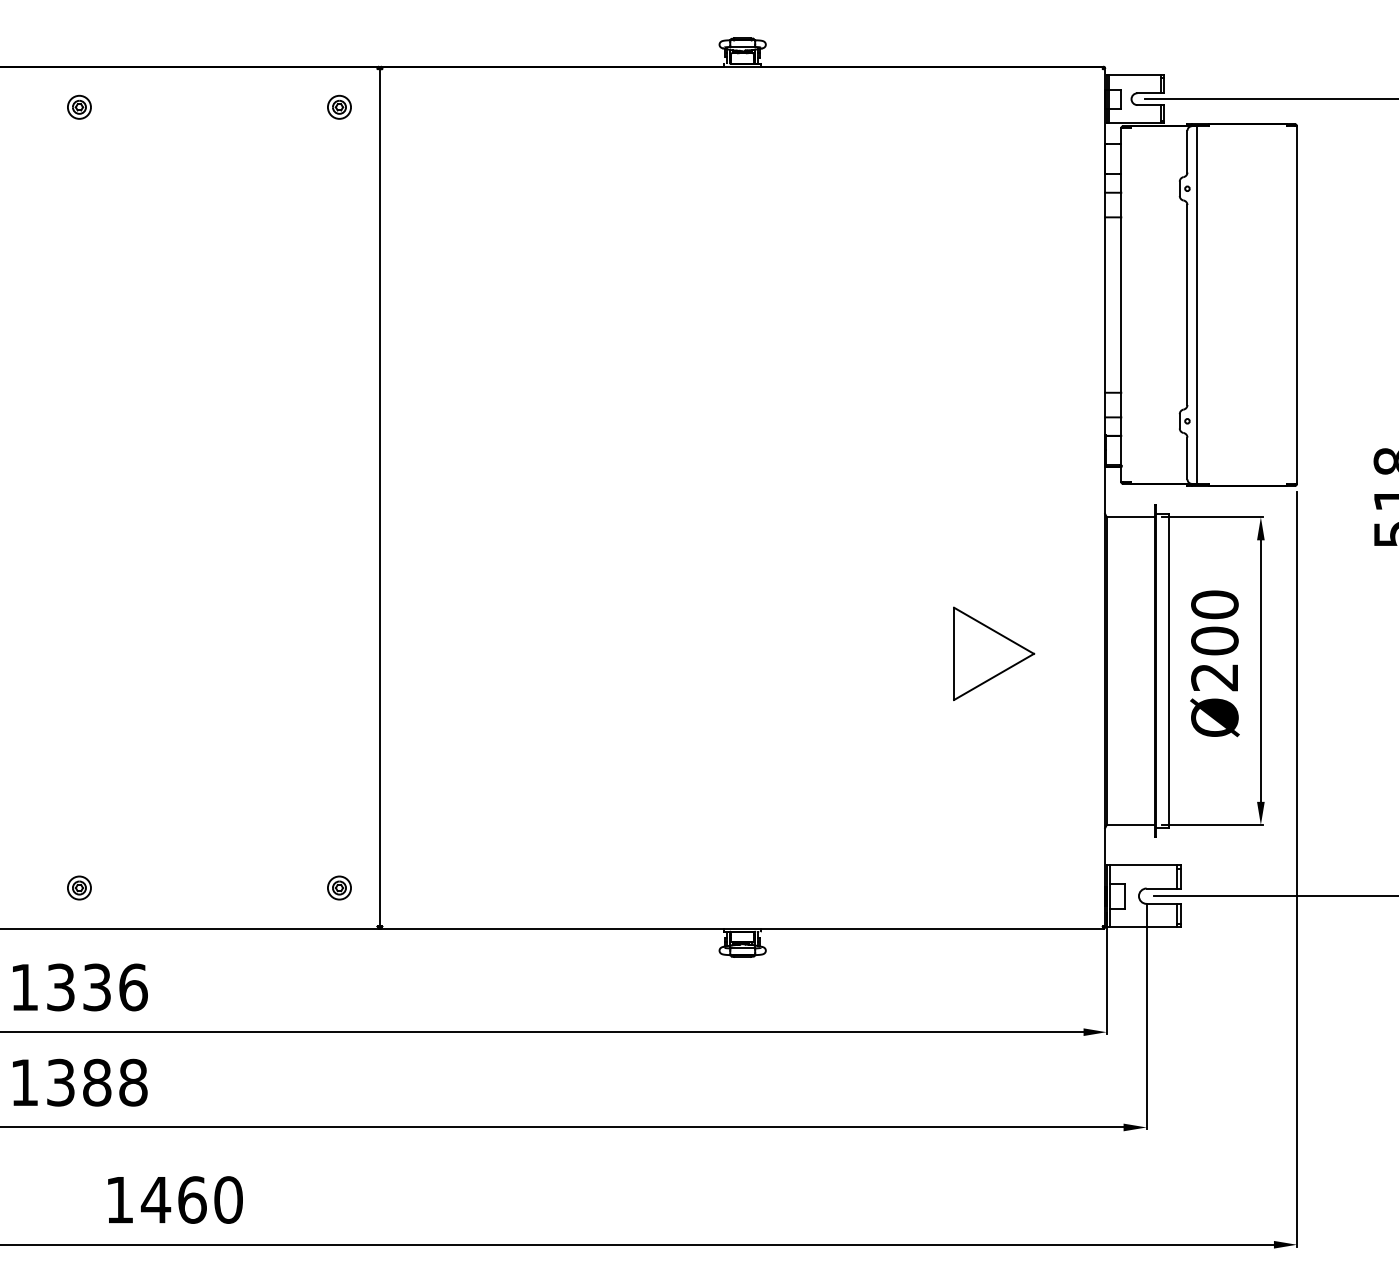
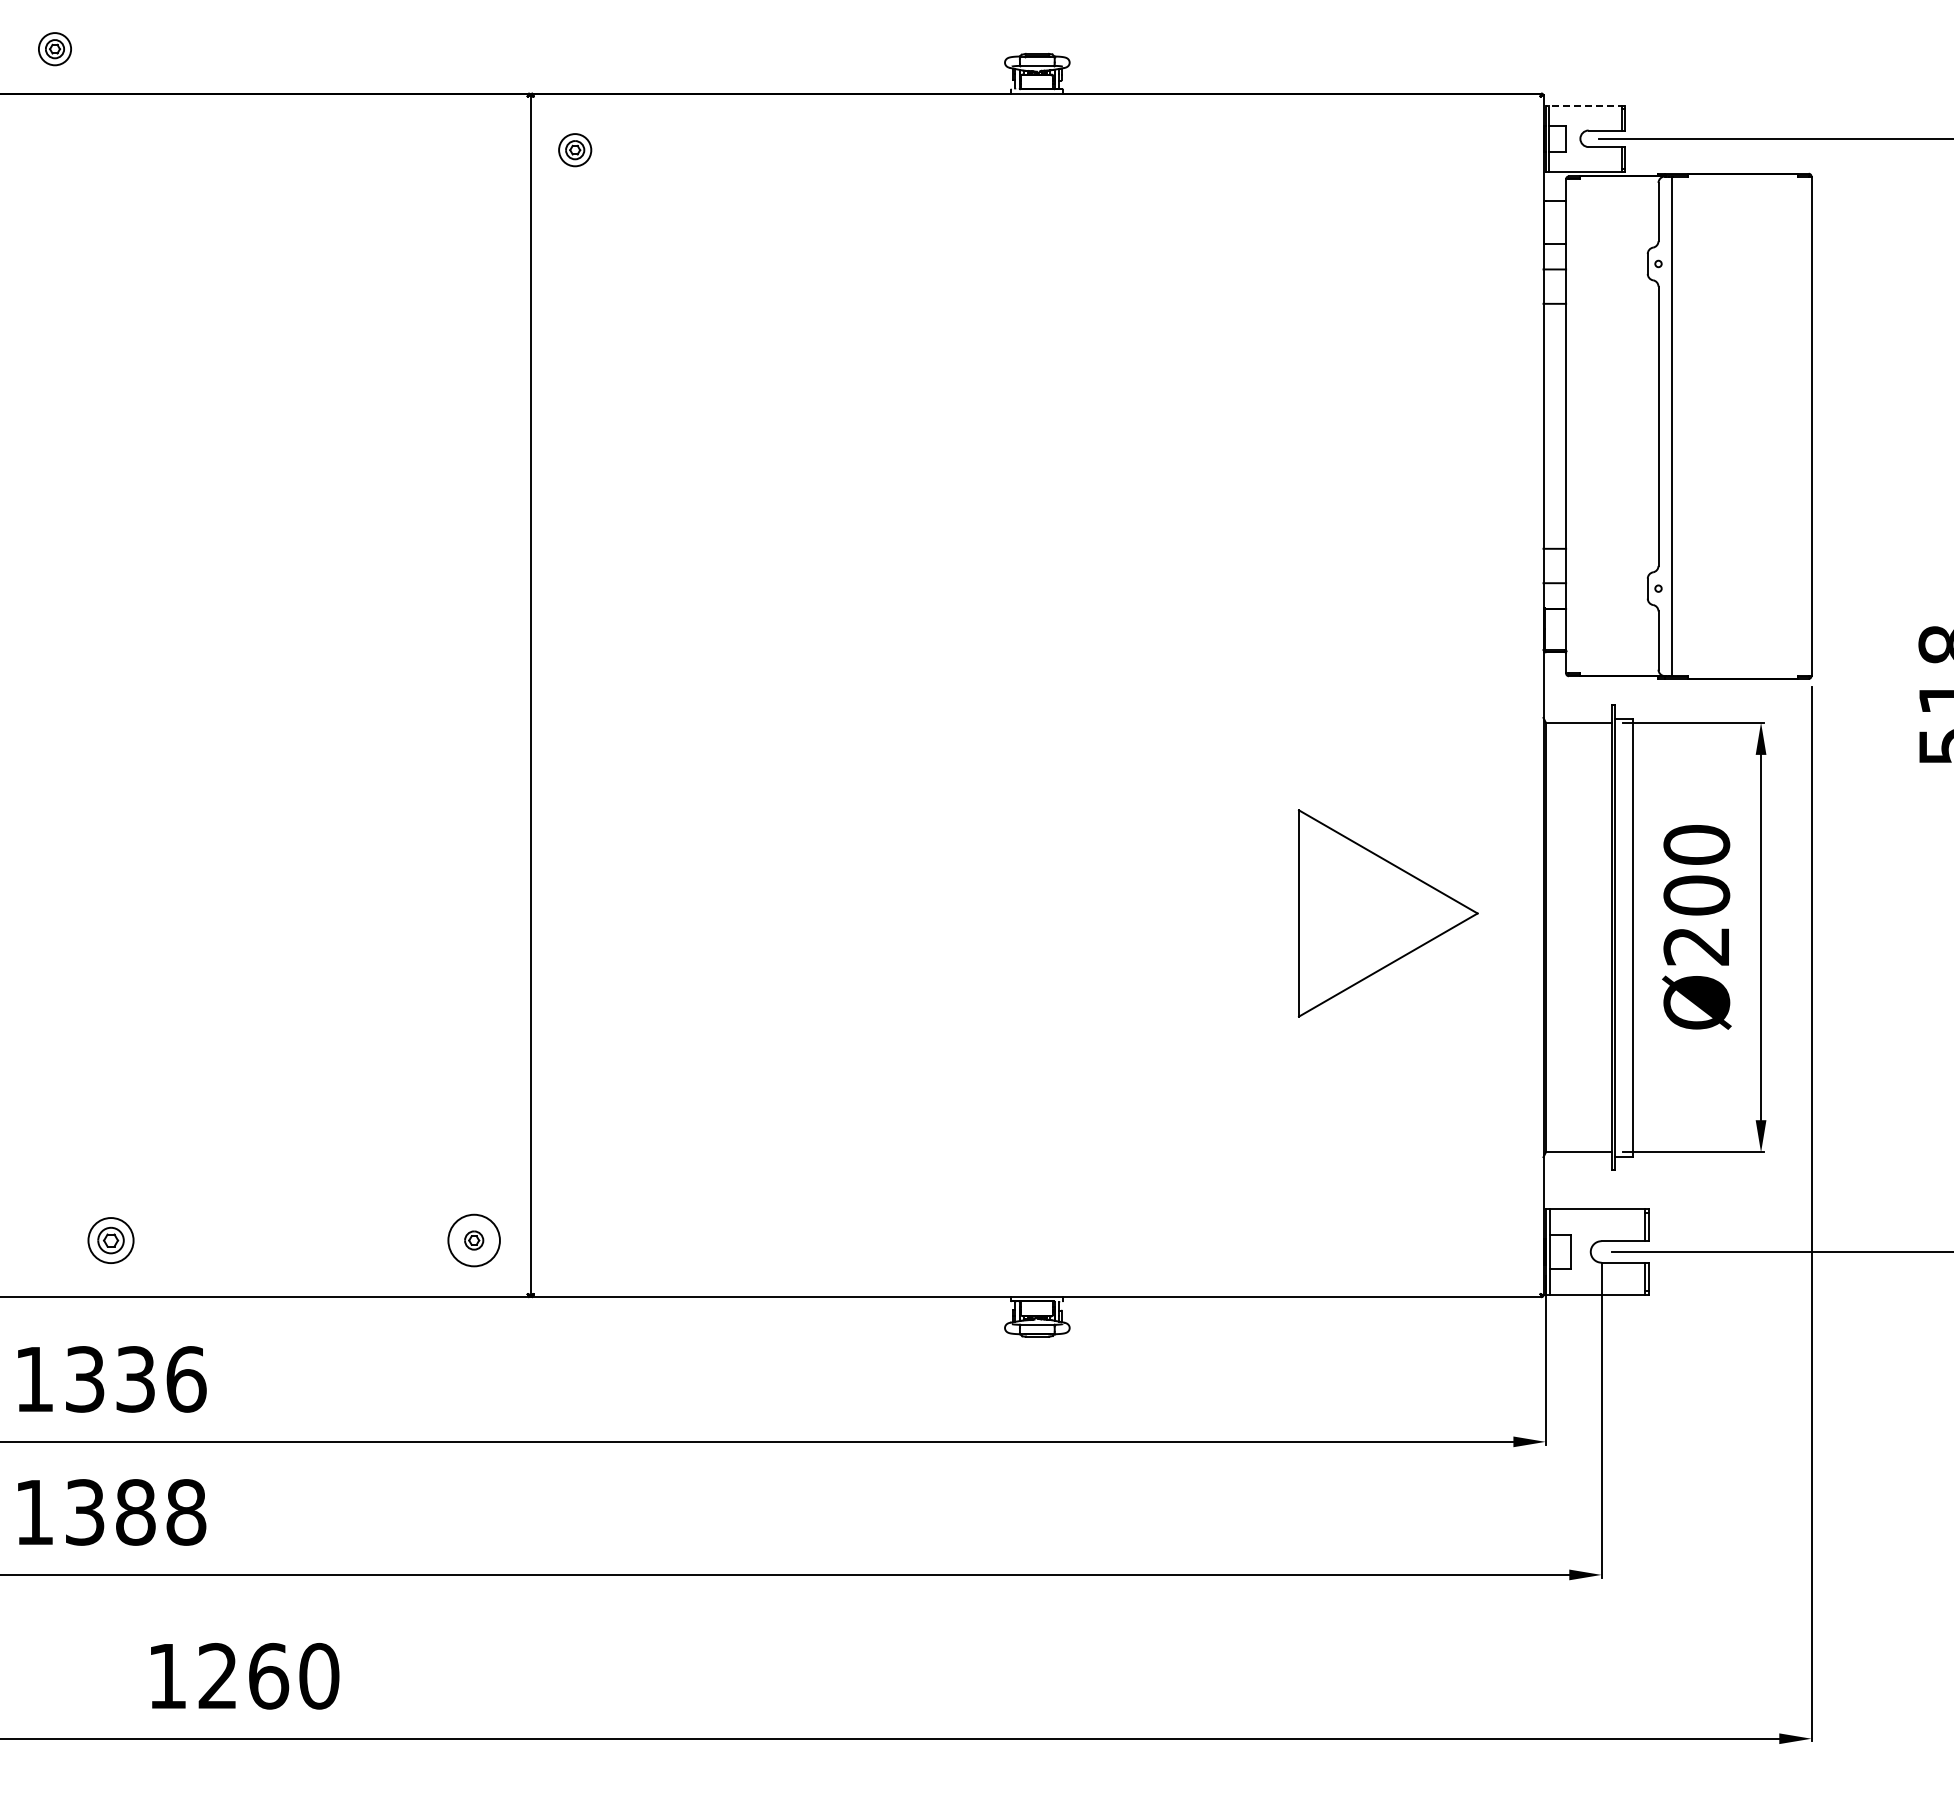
line: (1135, 75) -> (1585, 105), solid -> dashed
part: (79, 107) -> (54, 49), moved
part: (339, 107) -> (575, 150), moved
part: (994, 653) -> (1388, 913), size x1.6
part: (79, 888) -> (110, 1240), size x1.4
circle: (339, 888) -> (474, 1240), size x1.6
text: (155, 1199) -> (217, 1675), 1460 -> 1260

